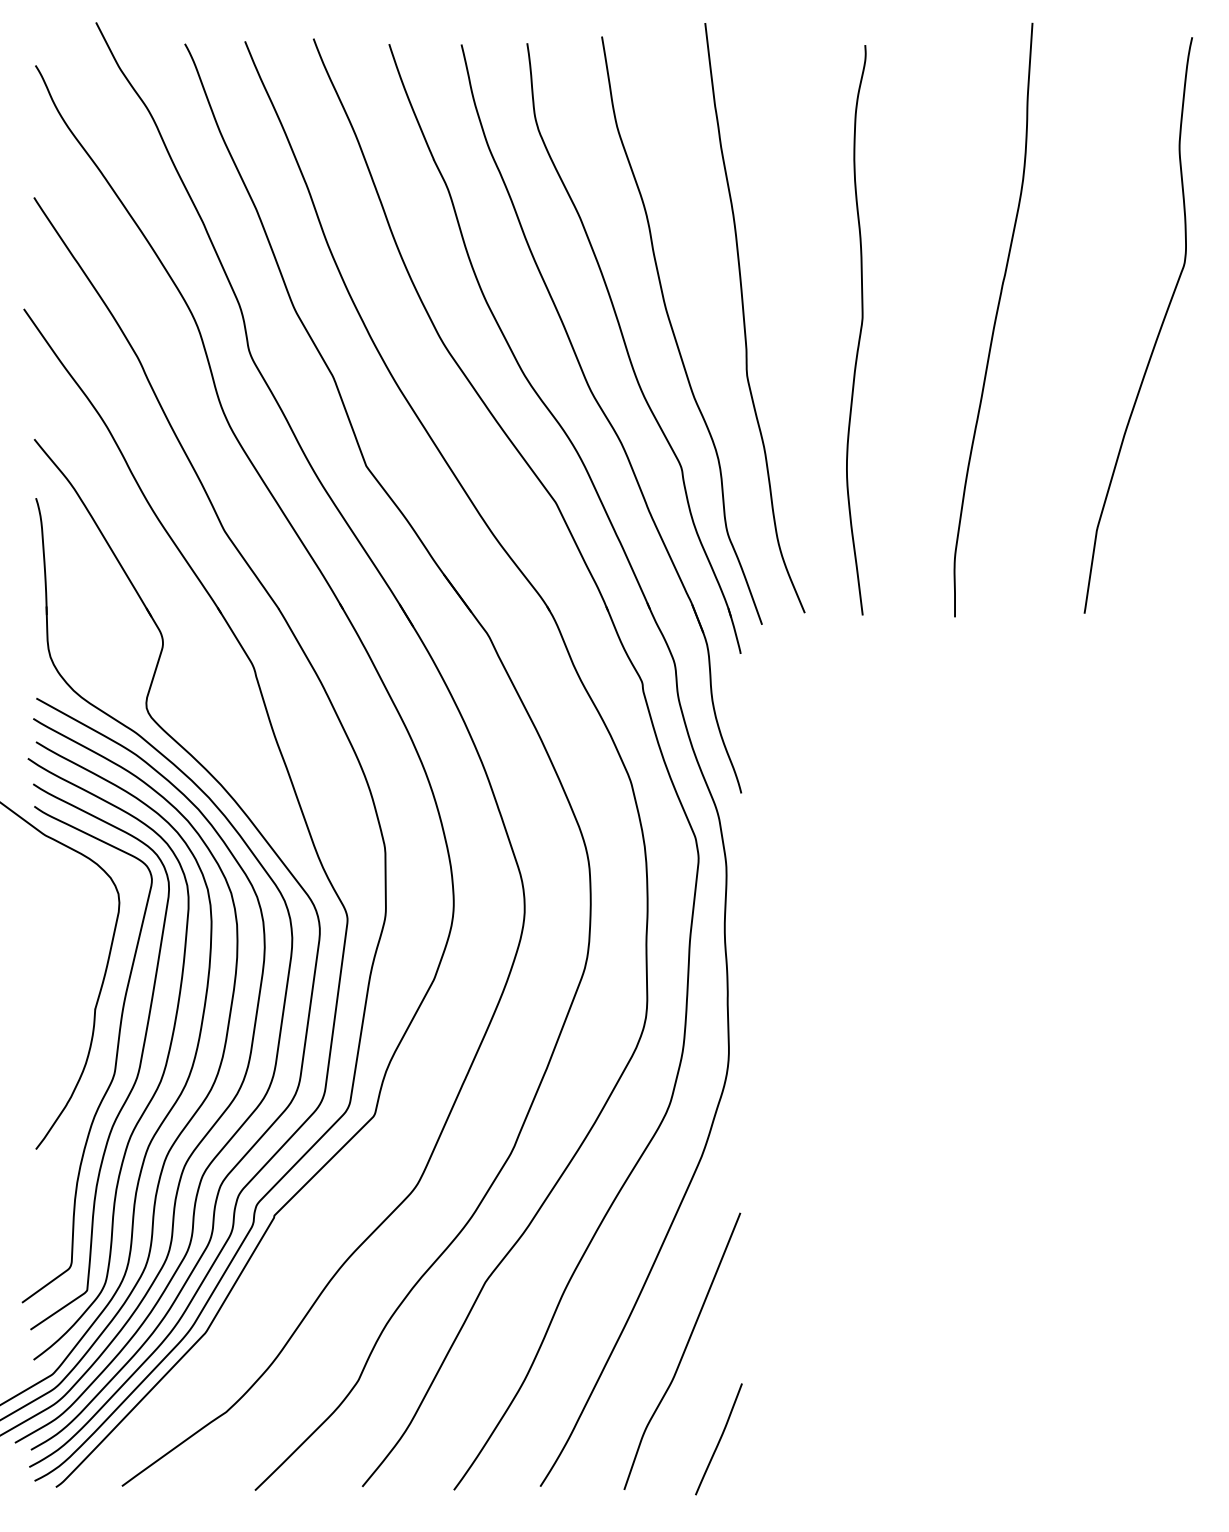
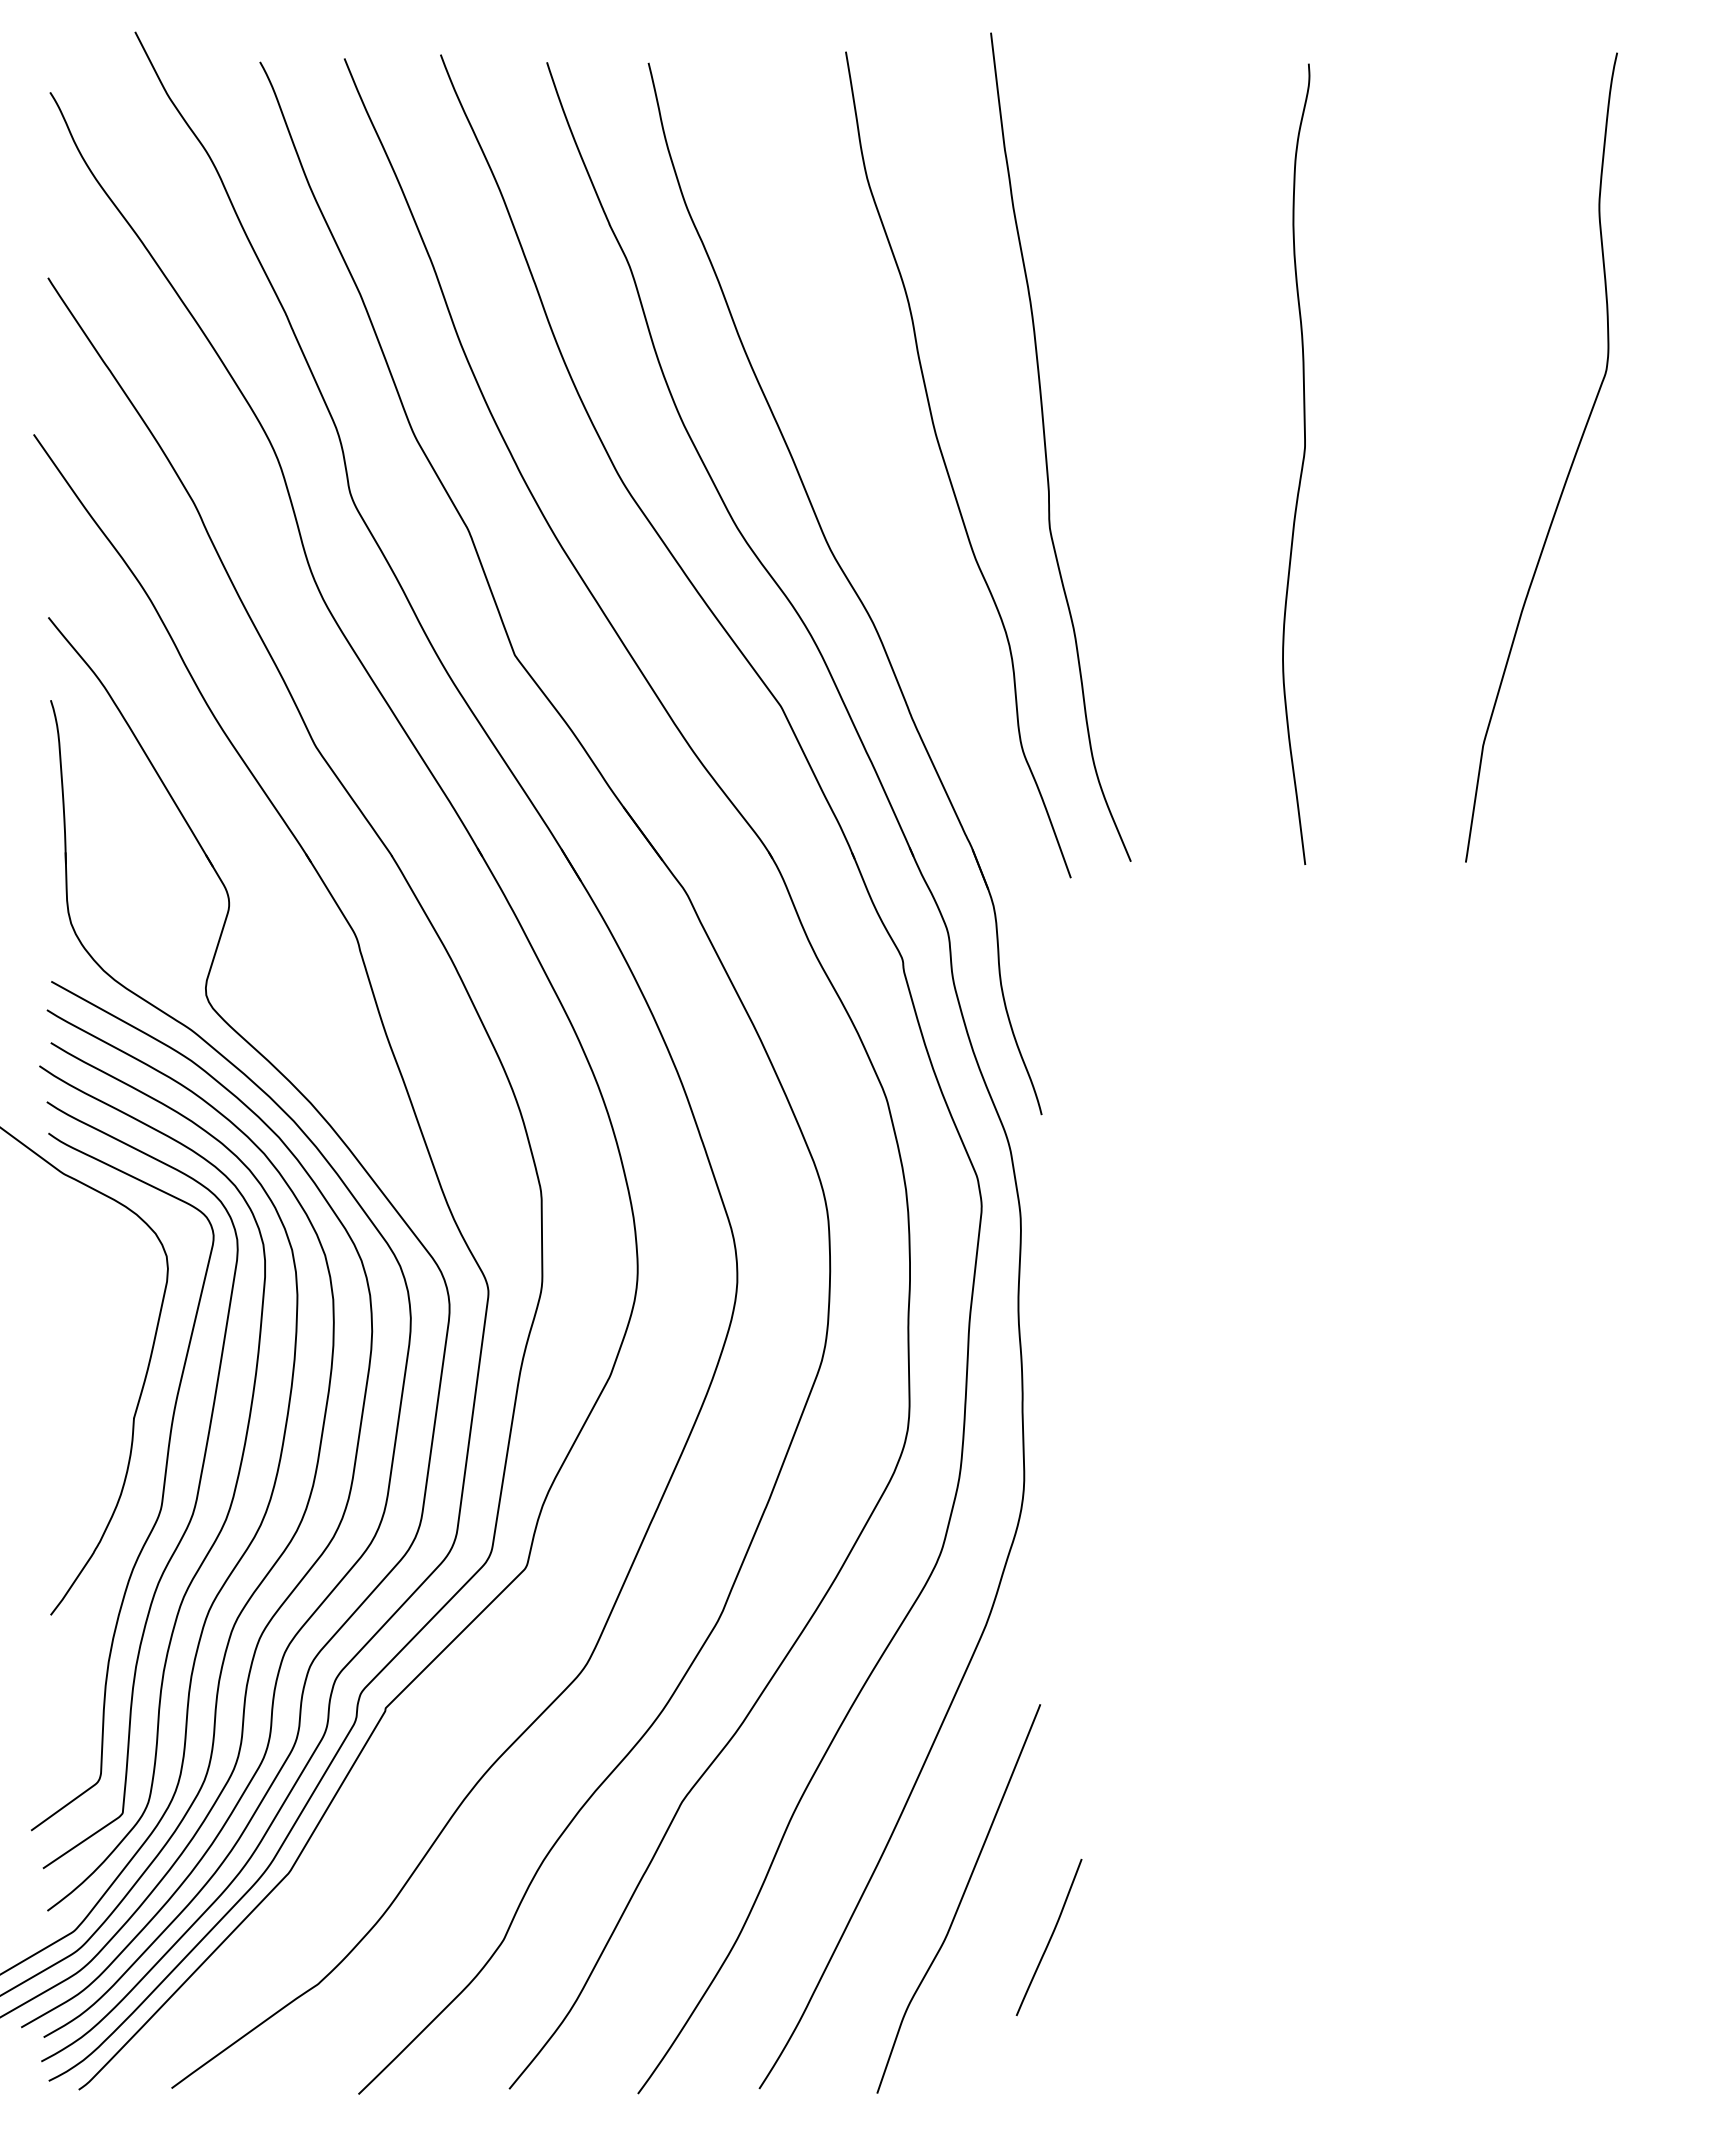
curve: (994, 320) -> (1397, 450), removed
curve: (860, 330) -> (1301, 464), moved
curve: (1159, 331) -> (1570, 465), moved
part: (628, 351) -> (882, 493), removed
curve: (719, 1440) -> (1049, 1938), moved

